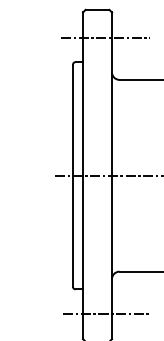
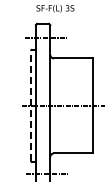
line: (74, 174) -> (31, 105), solid -> dashed

